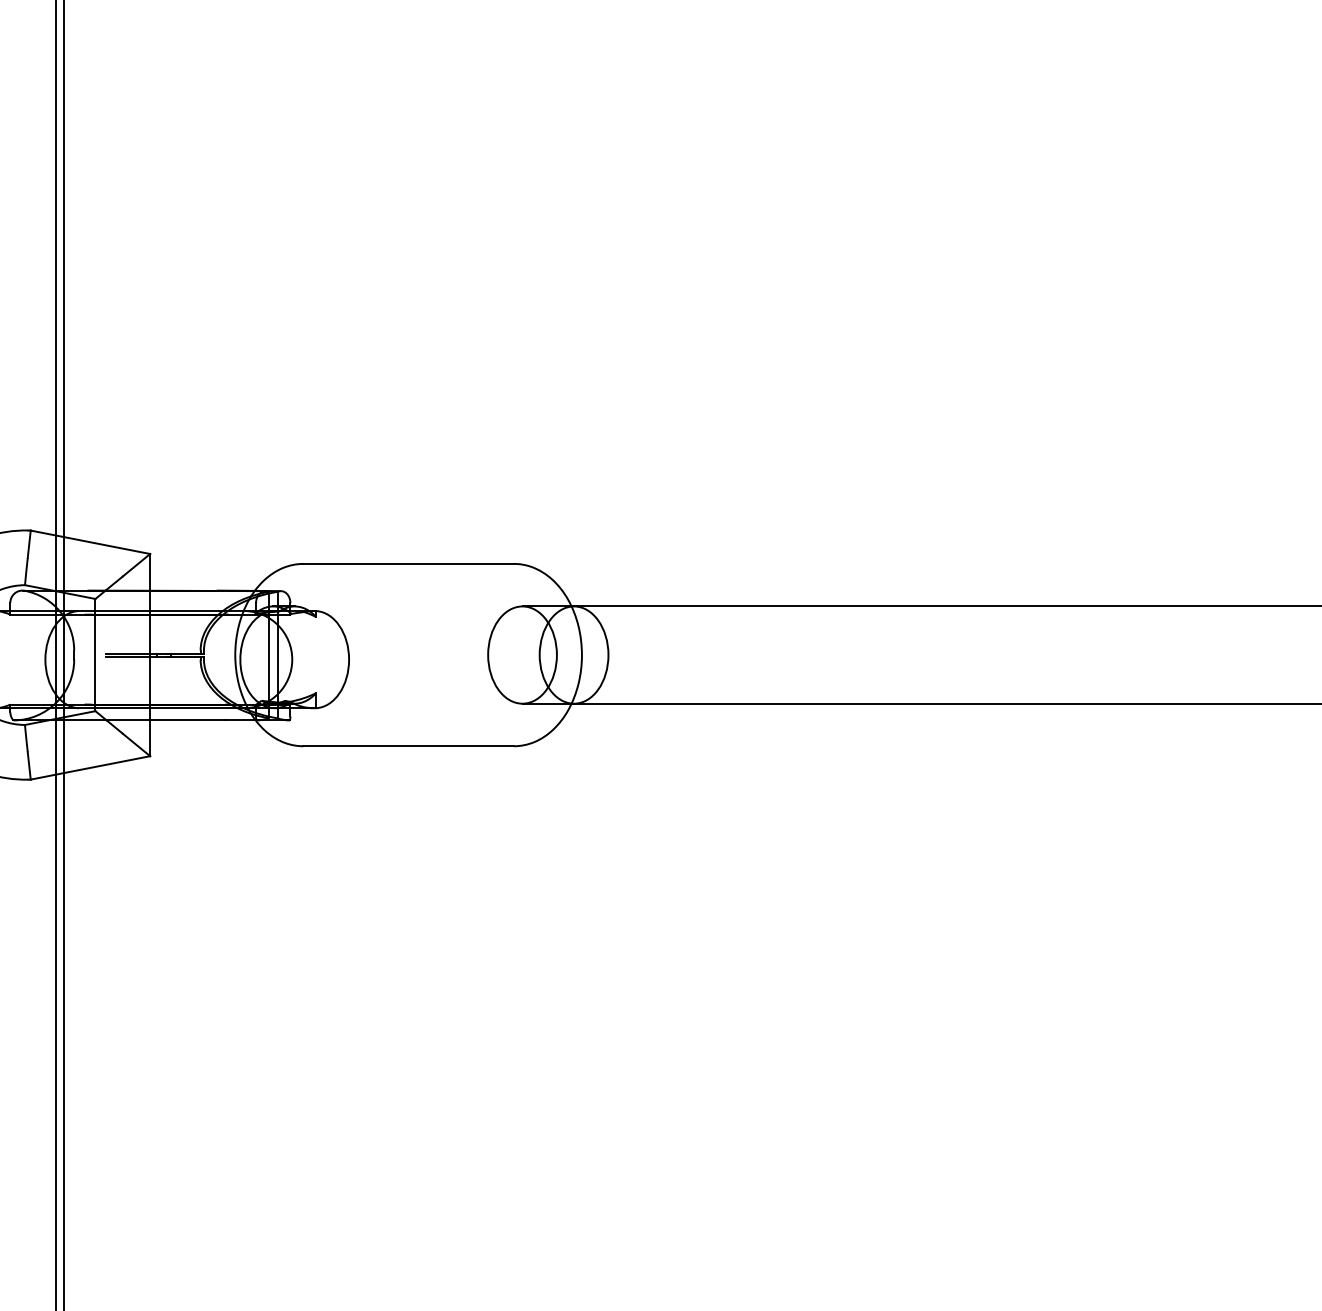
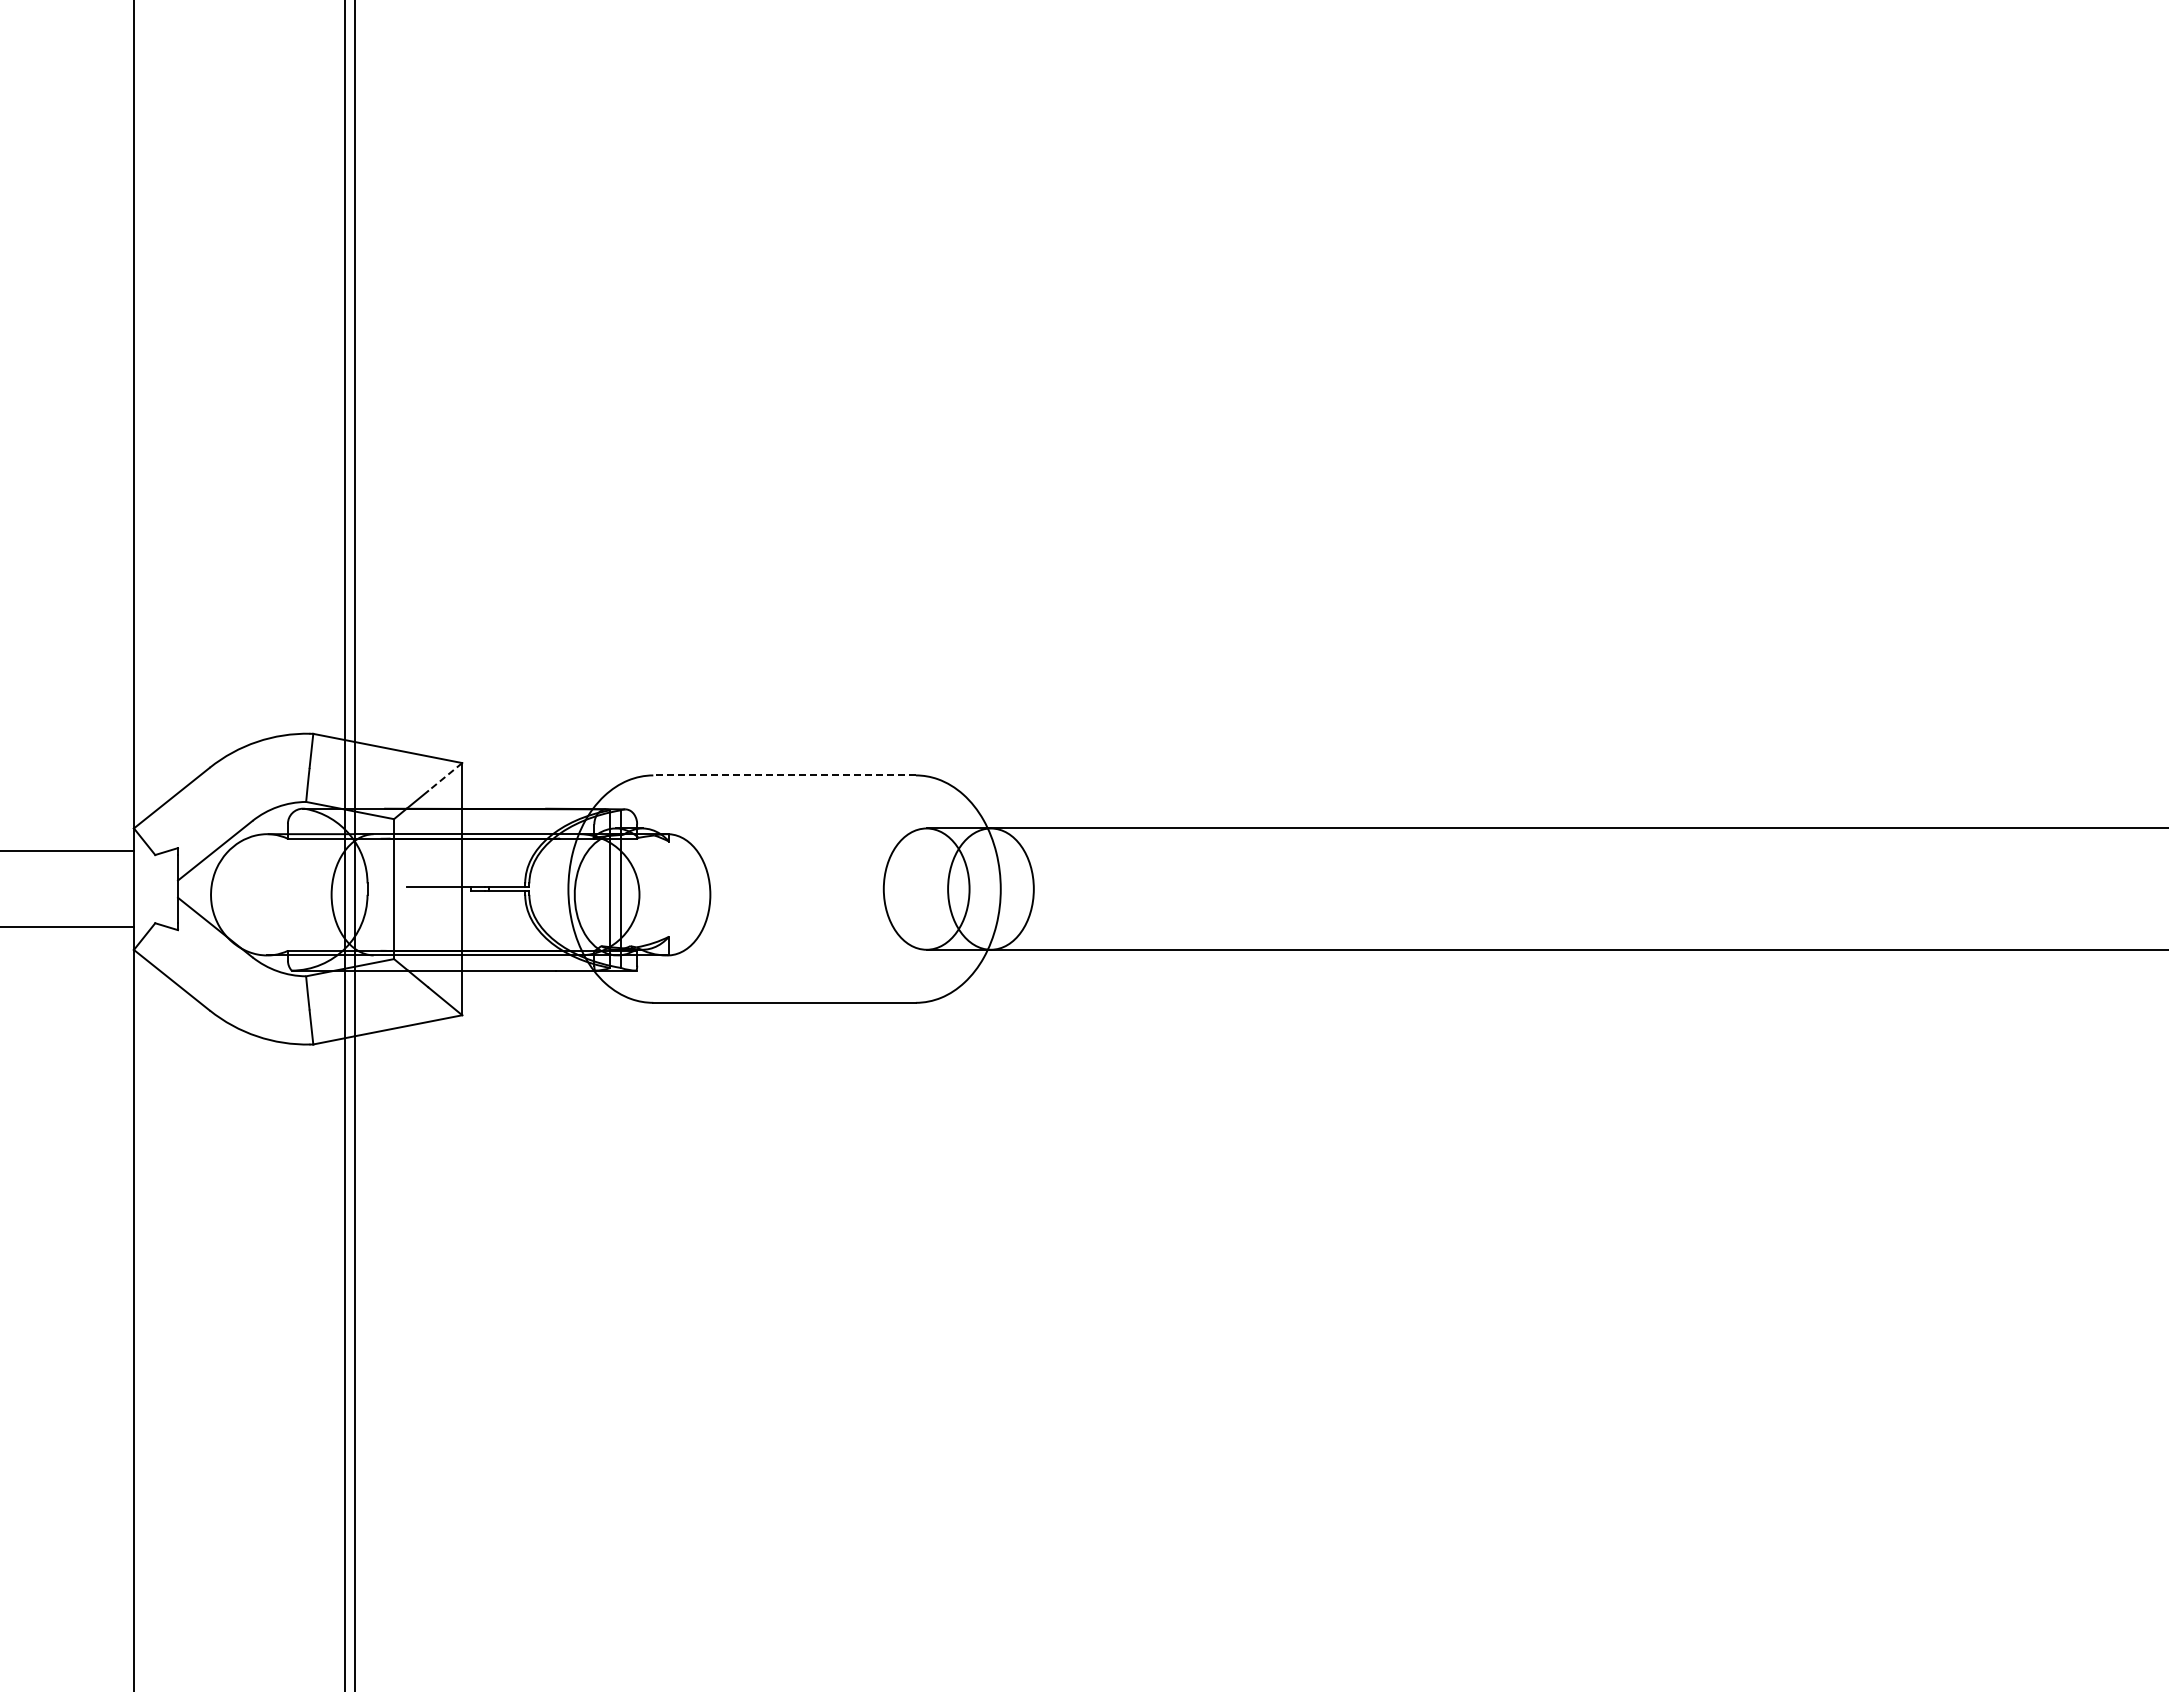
line: (408, 563) -> (784, 775), solid -> dashed
line: (135, 565) -> (444, 777), solid -> dashed
line: (131, 656) -> (438, 891), removed

